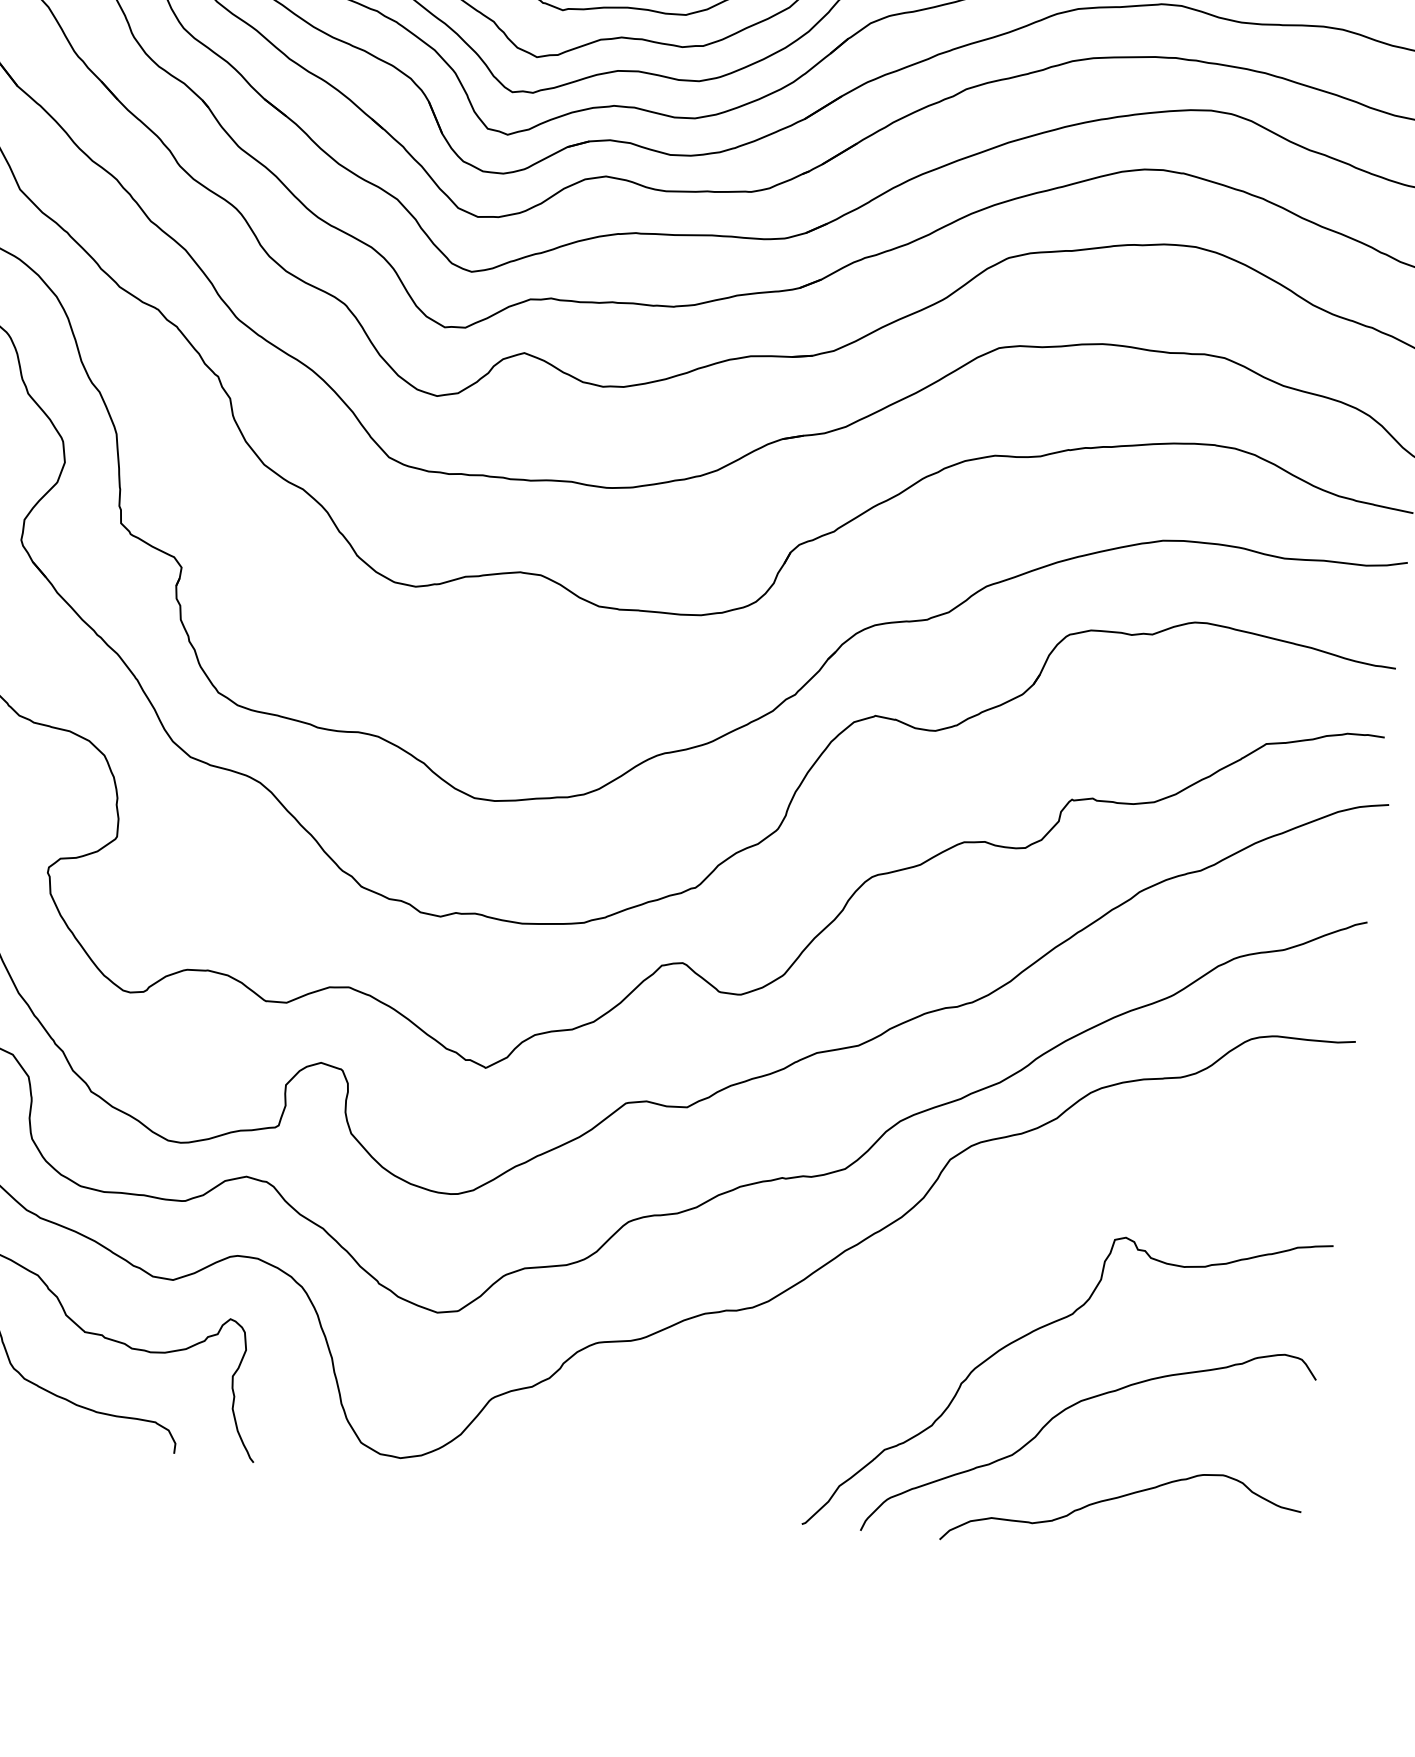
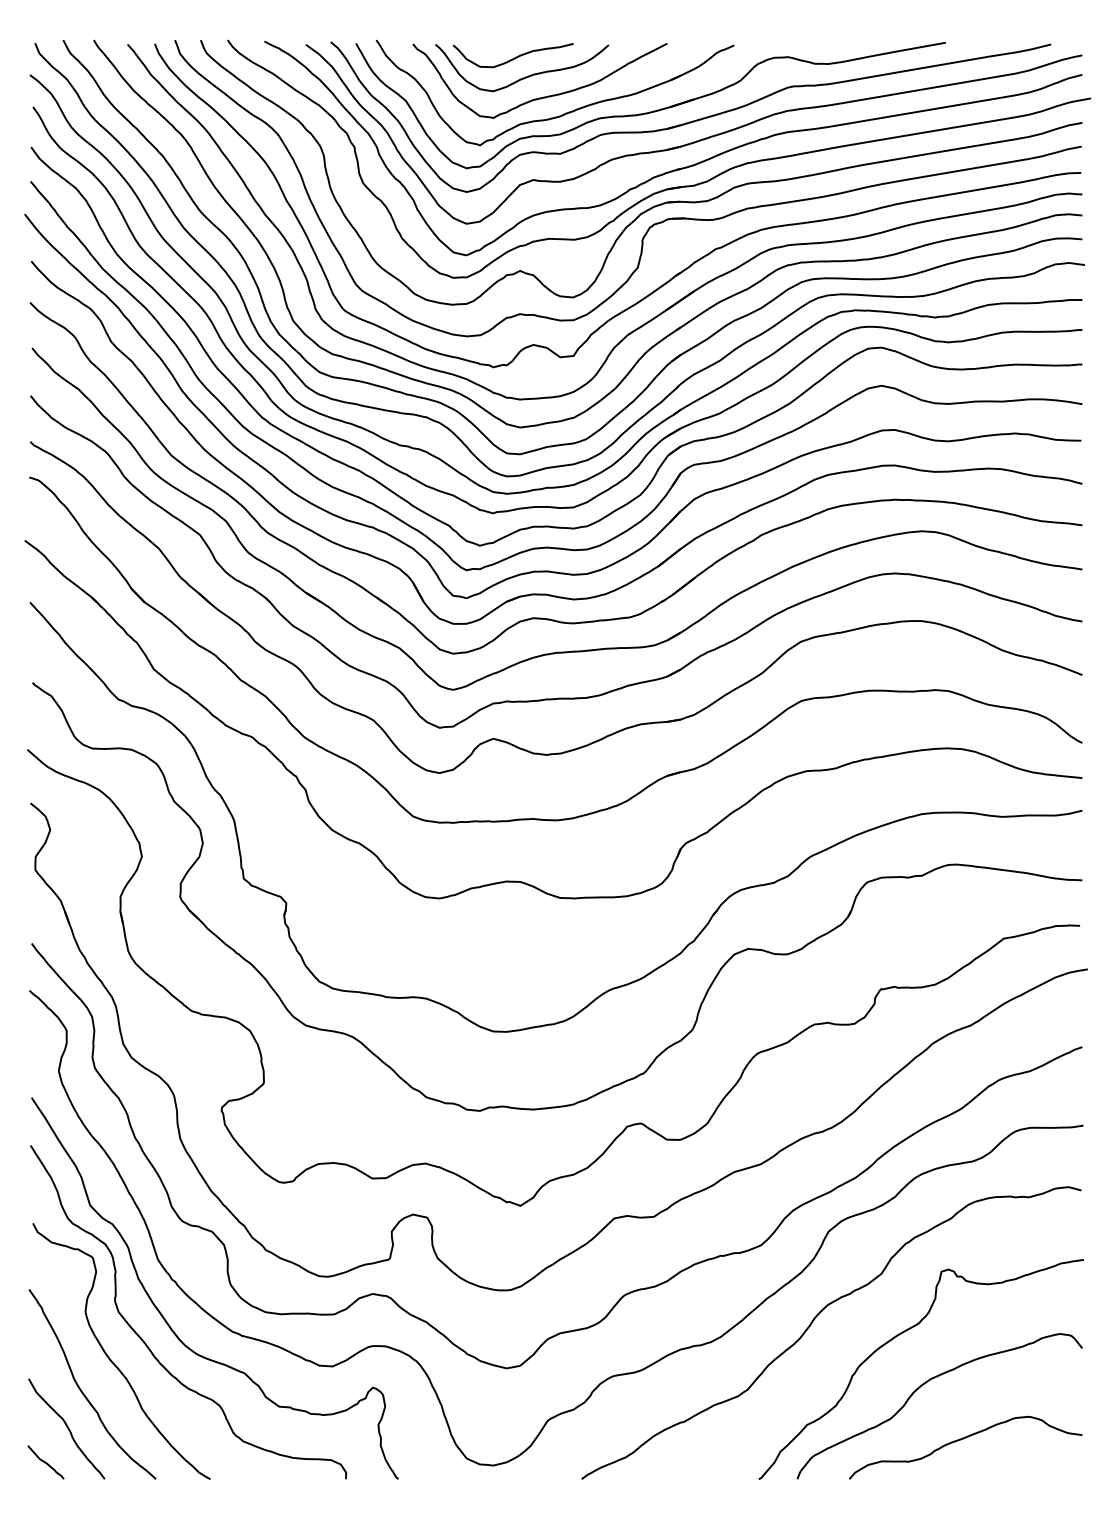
curve: (913, 1292) -> (814, 1320), added

